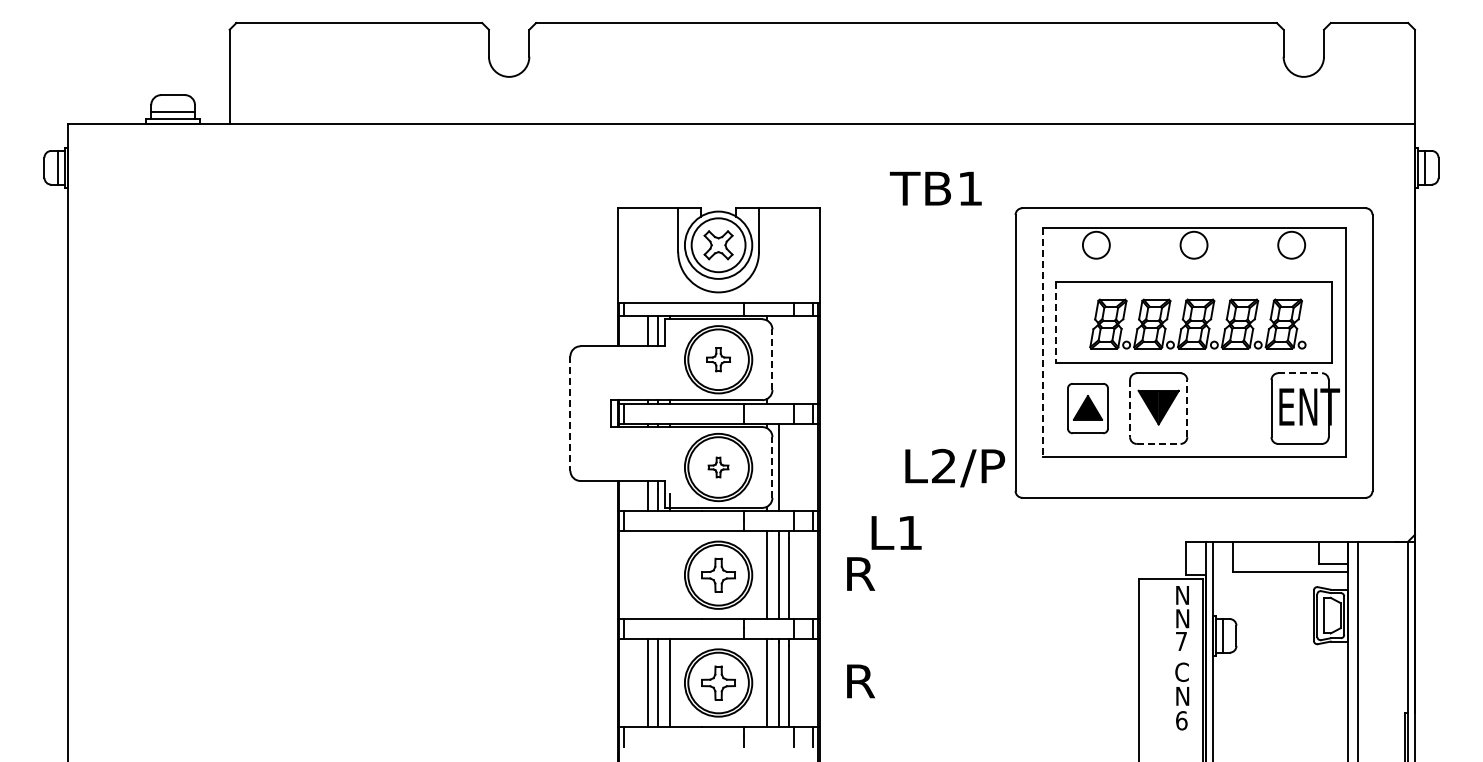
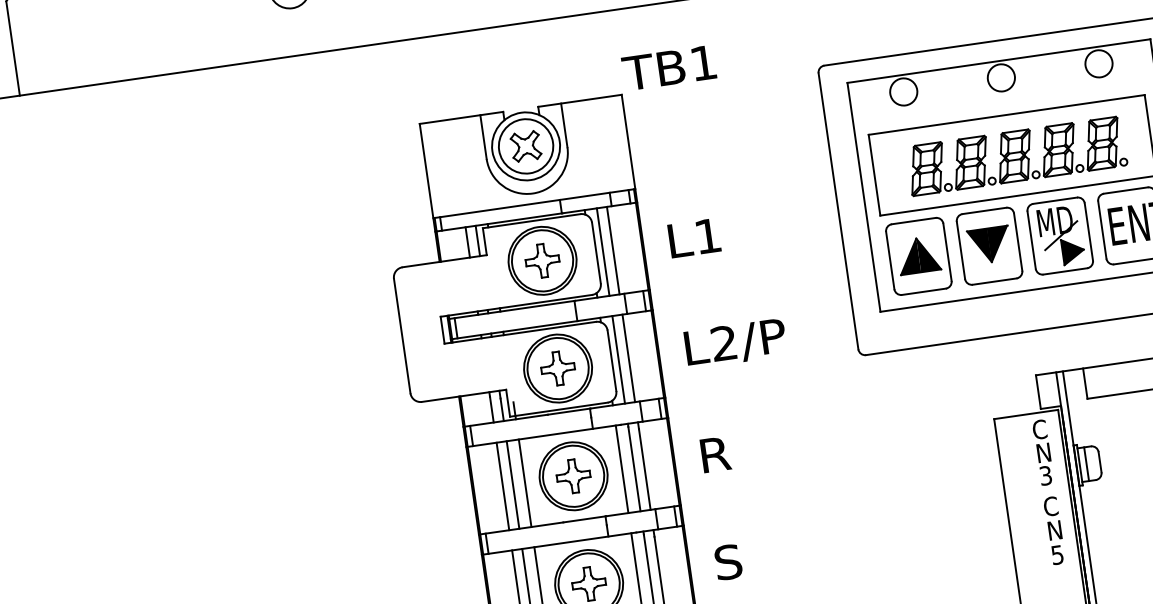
text: (935, 188) -> (668, 67), moved
line: (1055, 323) -> (874, 176), dashed -> solid
line: (1042, 343) -> (864, 197), dashed -> solid
part: (718, 359) -> (542, 260), size x1.43
line: (772, 359) -> (596, 252), dashed -> solid
line: (779, 359) -> (603, 251), added
line: (789, 359) -> (613, 250), added
line: (1300, 373) -> (1126, 190), dashed -> solid
part: (1087, 408) -> (918, 256), size x1.43
line: (1130, 408) -> (961, 250), dashed -> solid
line: (1187, 408) -> (1018, 242), dashed -> solid
part: (1228, 408) -> (1059, 236), added
line: (570, 414) -> (402, 336), dashed -> solid
line: (1158, 443) -> (994, 281), dashed -> solid
part: (718, 467) -> (558, 368), size x1.67
line: (772, 467) -> (611, 360), dashed -> solid
line: (789, 467) -> (628, 358), added
text: (955, 467) -> (735, 342), moved
text: (896, 532) -> (694, 237), moved
line: (647, 575) -> (502, 486), added
line: (657, 575) -> (512, 485), added
line: (670, 575) -> (525, 483), added
text: (1181, 595) -> (1039, 429), N -> C
text: (1180, 641) -> (1044, 475), 7 -> 3
text: (859, 681) -> (729, 562), R -> S
text: (1181, 720) -> (1057, 554), 6 -> 5

